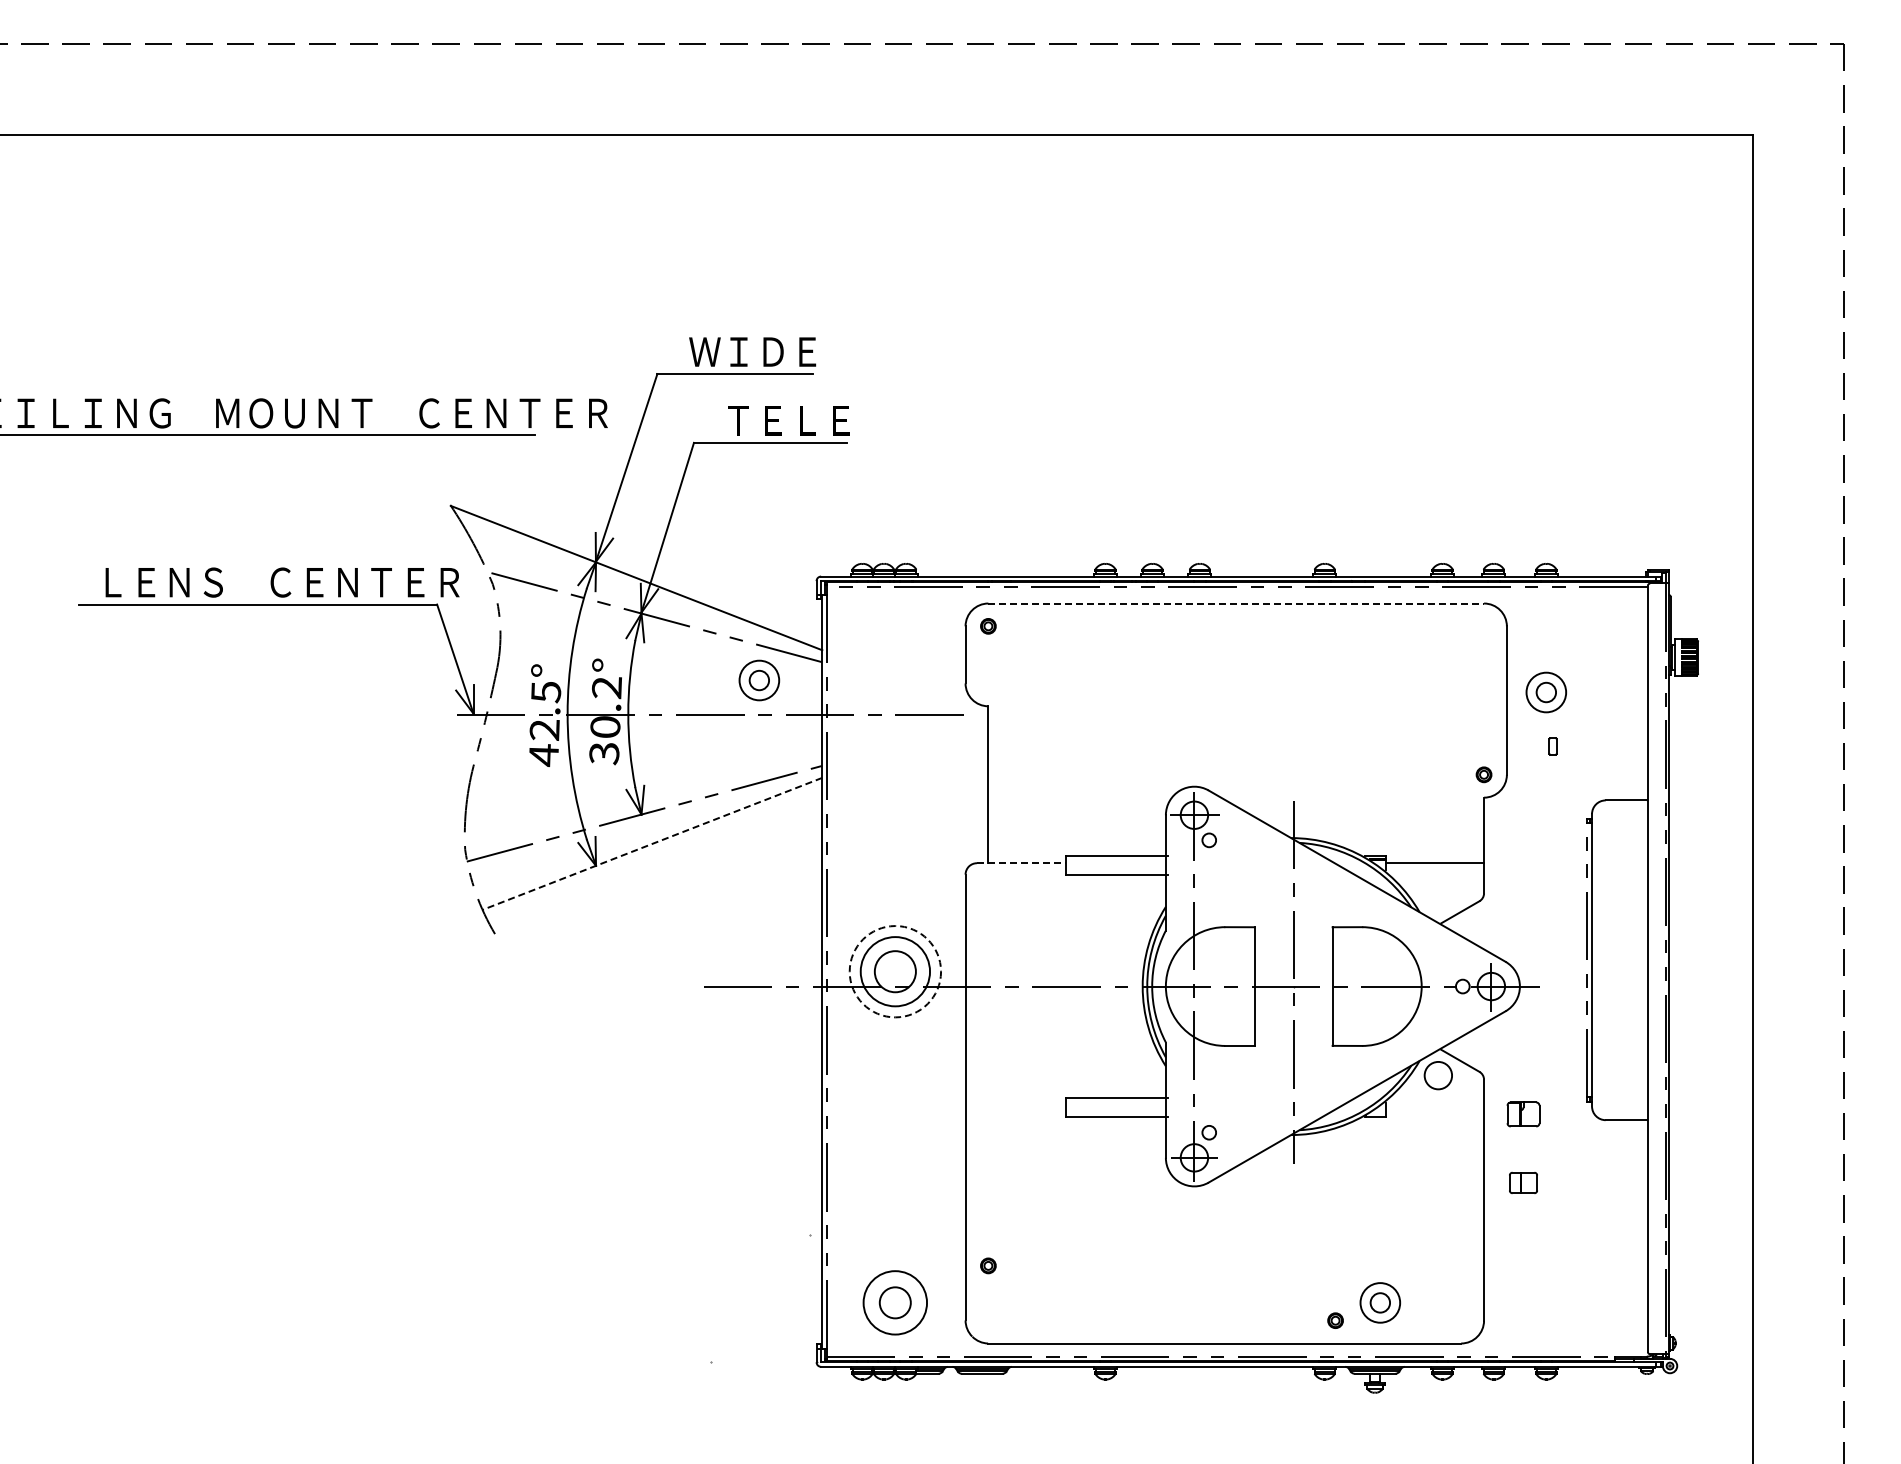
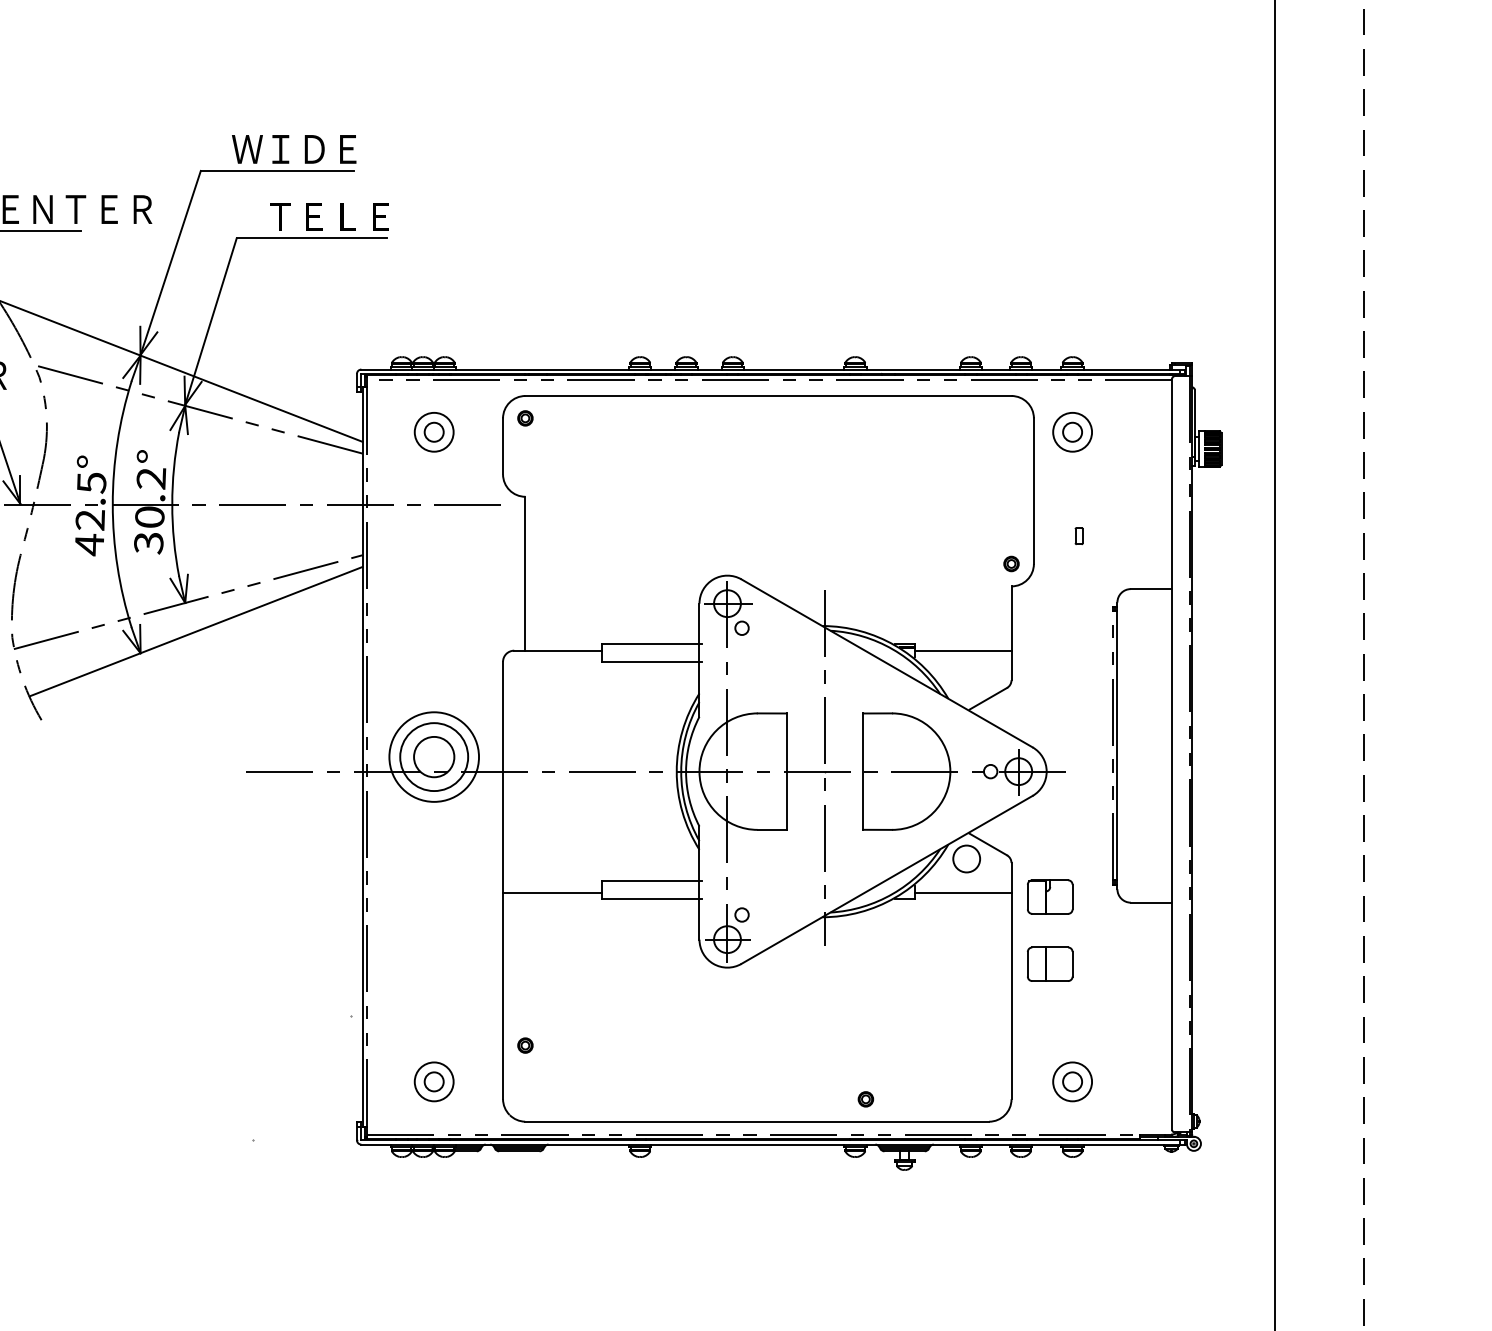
line: (1236, 603) -> (768, 395), dashed -> solid
part: (759, 680) -> (434, 432), moved
part: (1546, 692) -> (1072, 432), moved
line: (652, 843) -> (196, 631), dashed -> solid
line: (1021, 863) -> (557, 650), dashed -> solid
circle: (895, 971) -> (434, 756), dashed -> solid
line: (1015, 1109) -> (552, 892), added
line: (1434, 1109) -> (962, 892), added
part: (1523, 1114) -> (1050, 897), size x1.43
part: (1523, 1182) -> (1050, 963), size x1.67
part: (895, 1302) -> (434, 1081), size x0.62
part: (1379, 1302) -> (1071, 1081), moved

